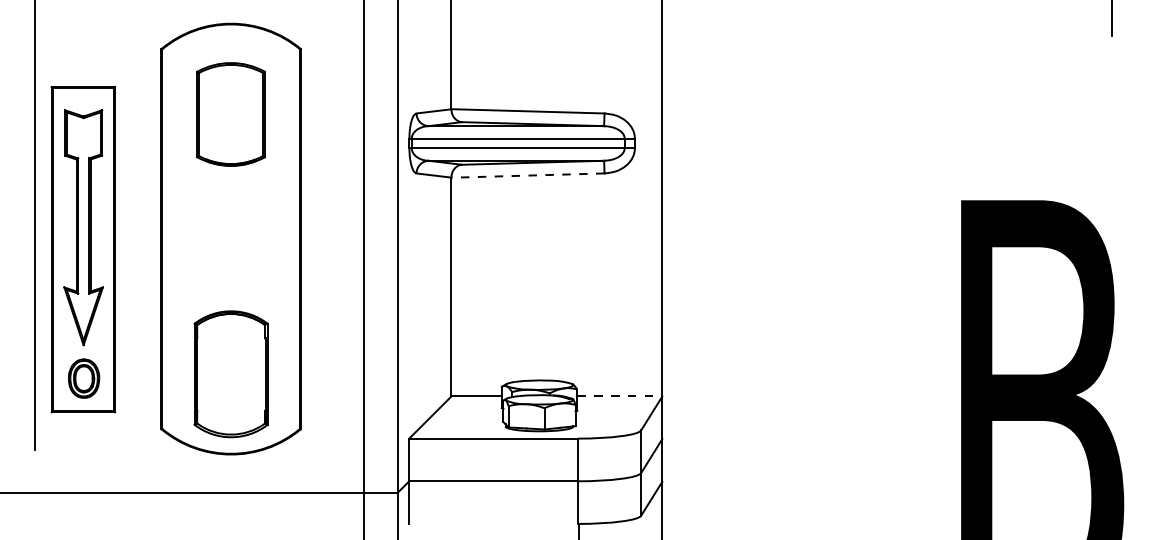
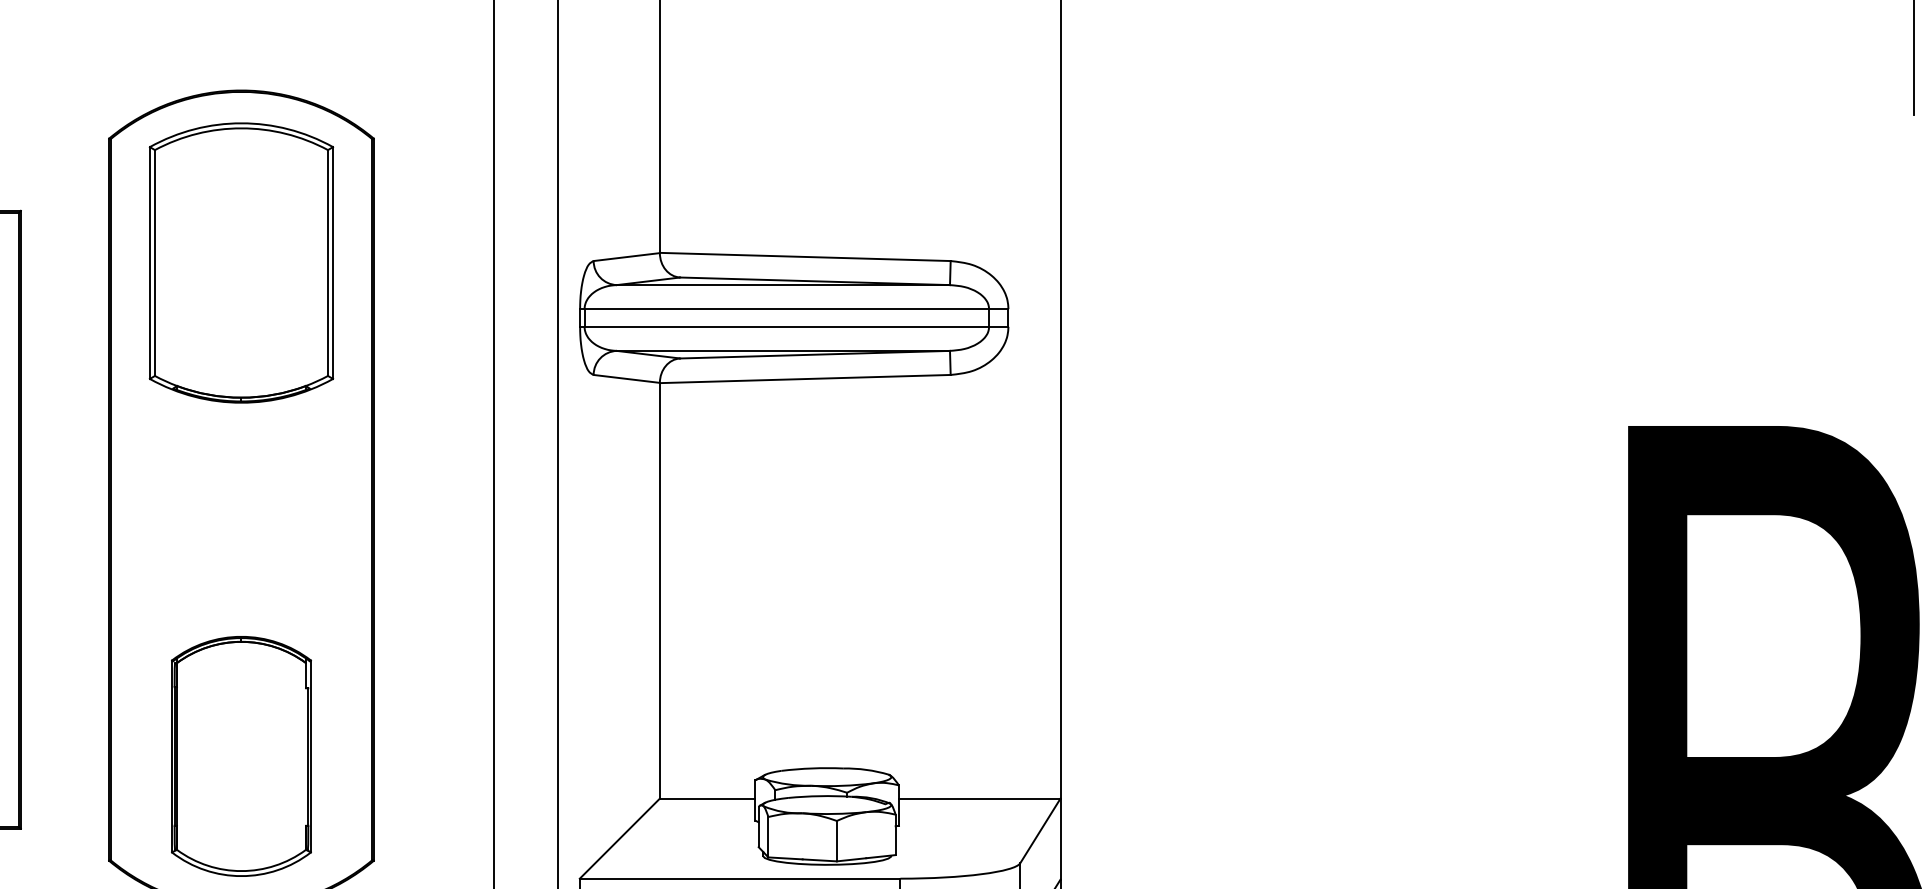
part: (230, 114) -> (240, 262), size x1.43
line: (527, 175) -> (804, 378), dashed -> solid
line: (619, 396) -> (979, 798), dashed -> solid

